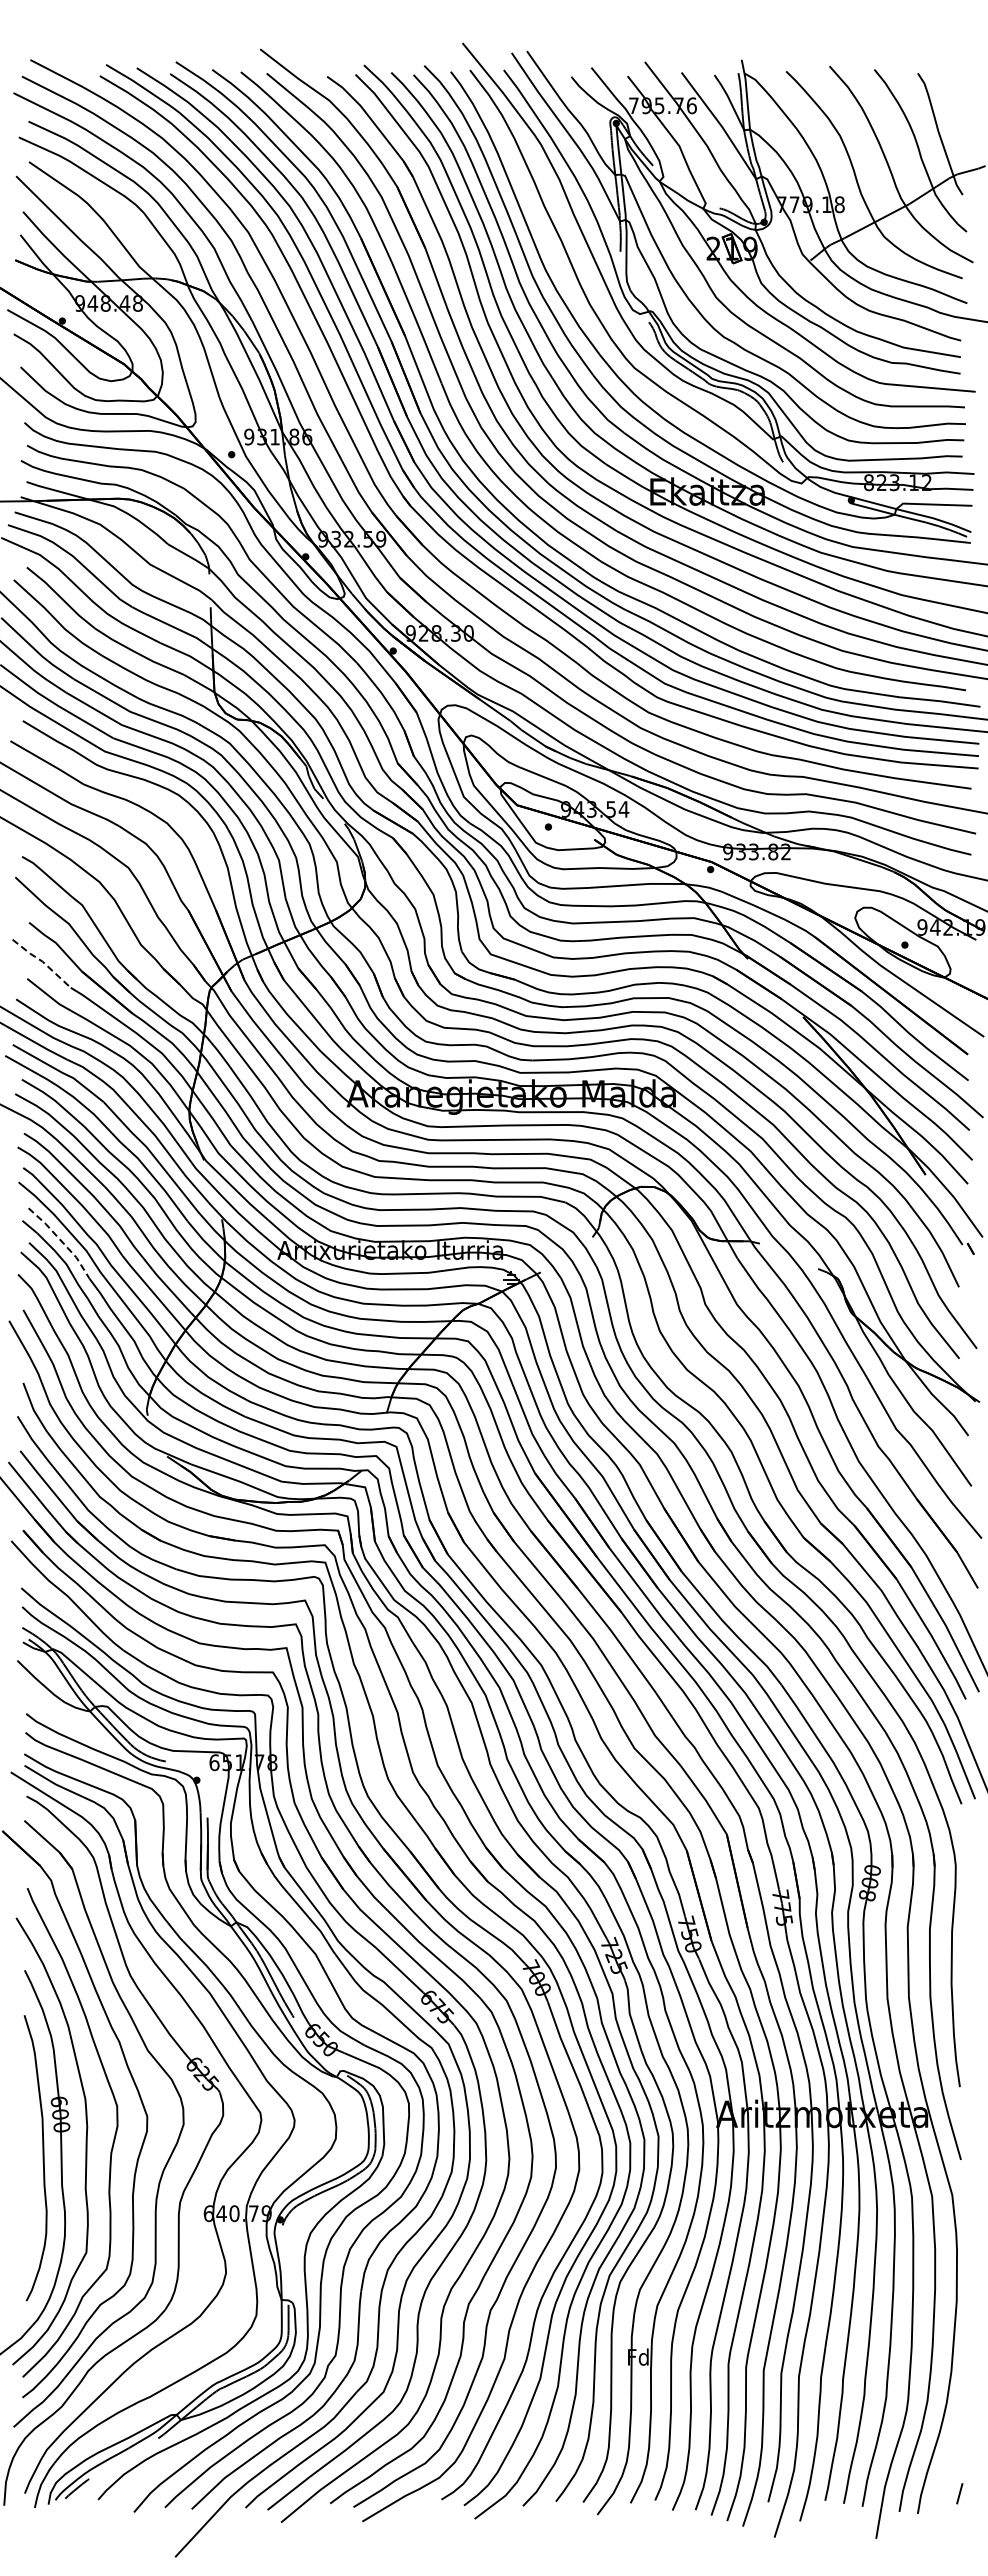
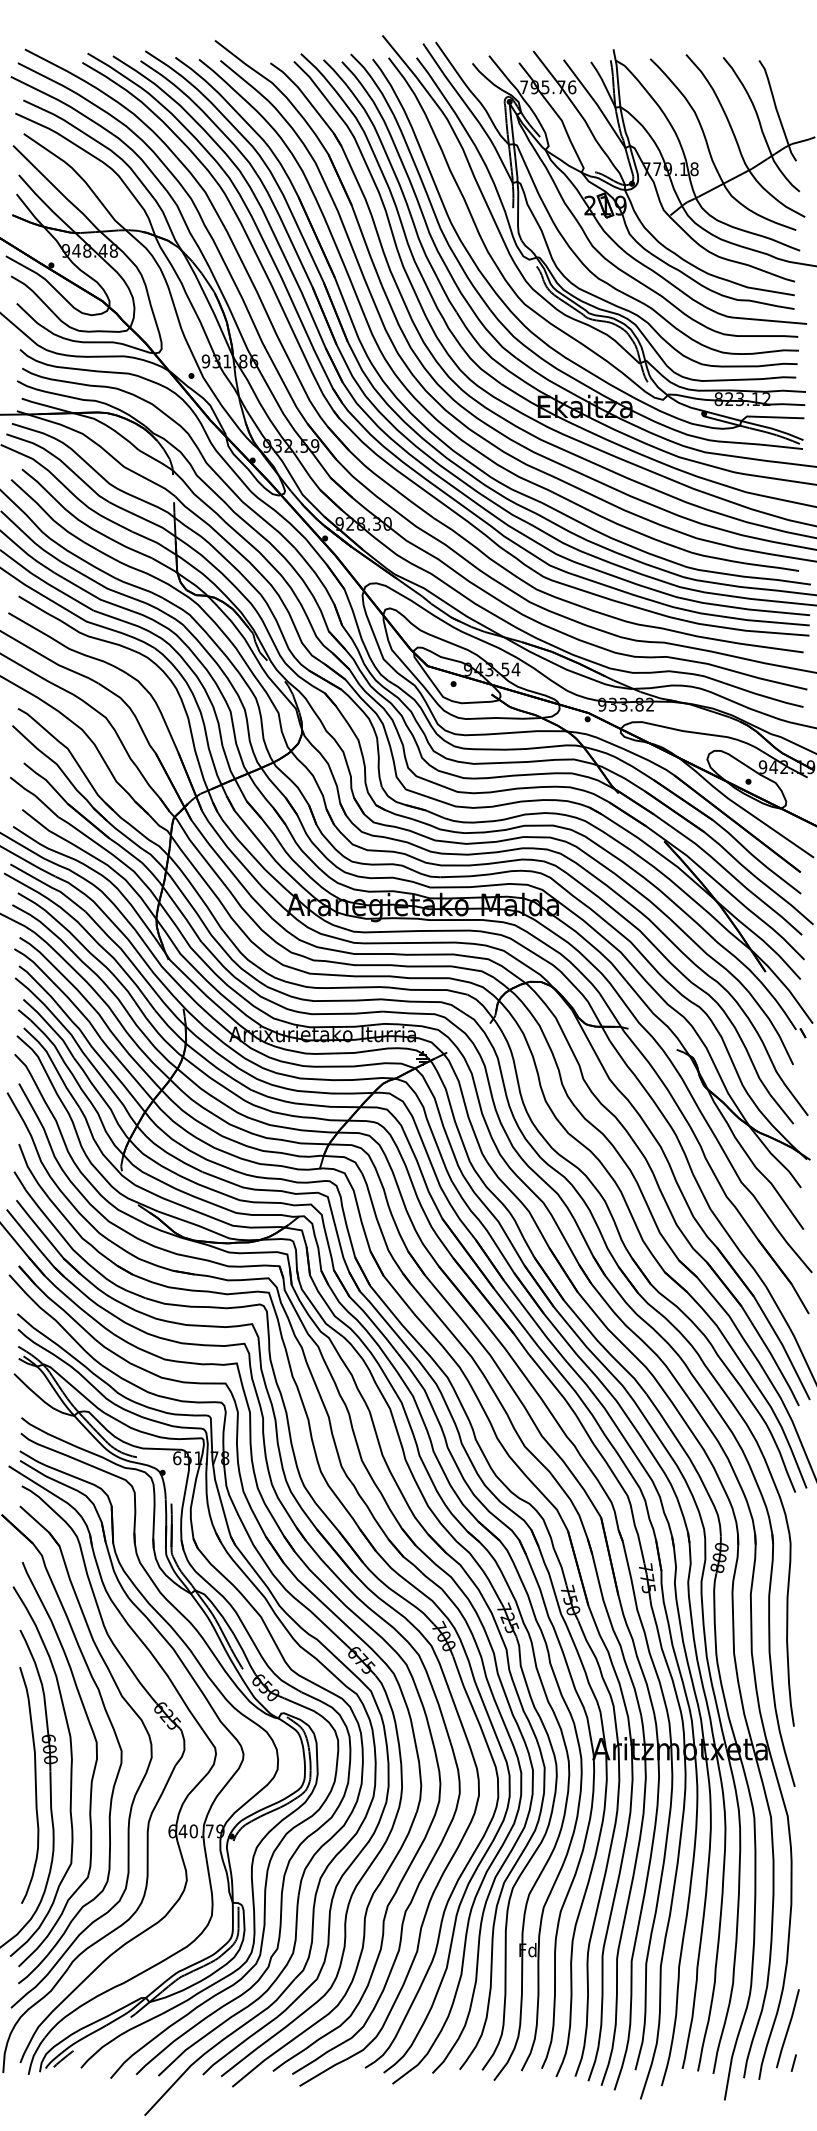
line: (42, 961) -> (34, 795), dashed -> solid
line: (61, 1241) -> (50, 1027), dashed -> solid
line: (952, 2451) -> (787, 2028), added

